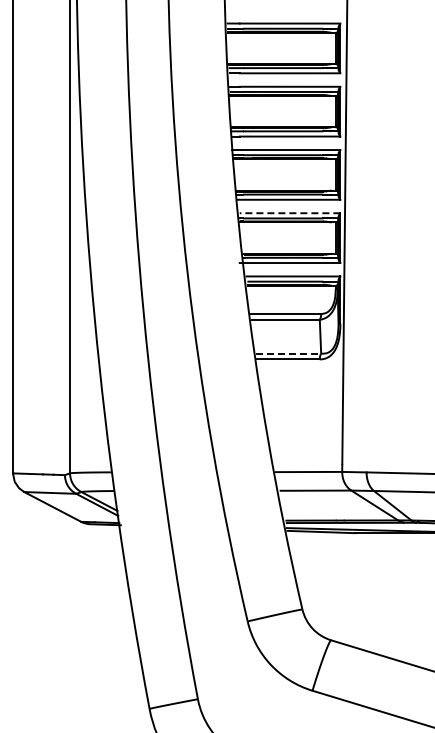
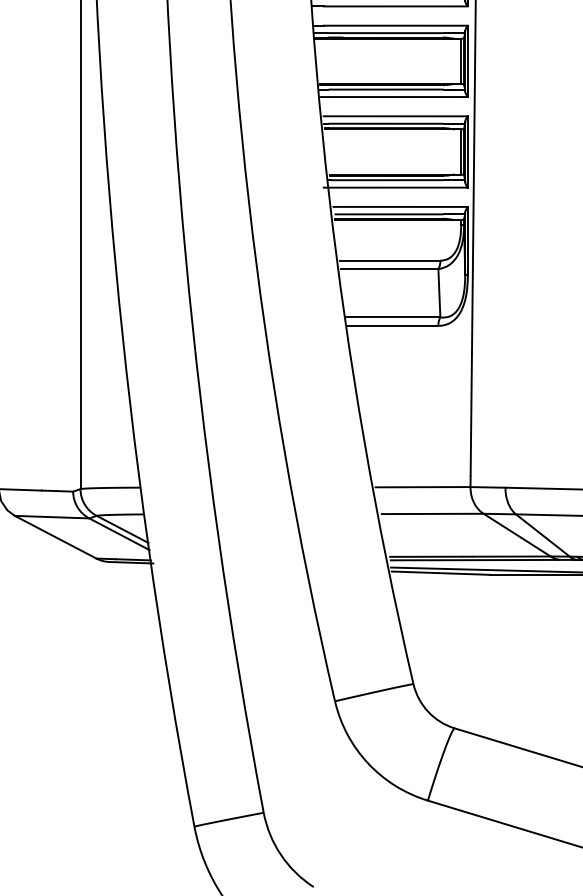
line: (289, 213) -> (394, 116), dashed -> solid
line: (288, 353) -> (393, 317), dashed -> solid

